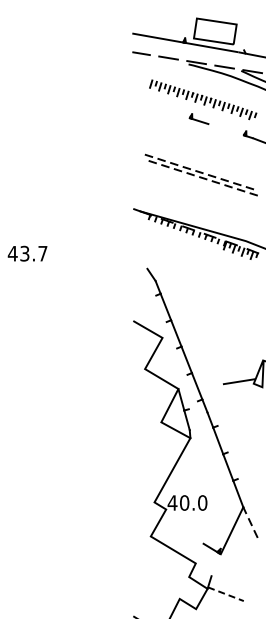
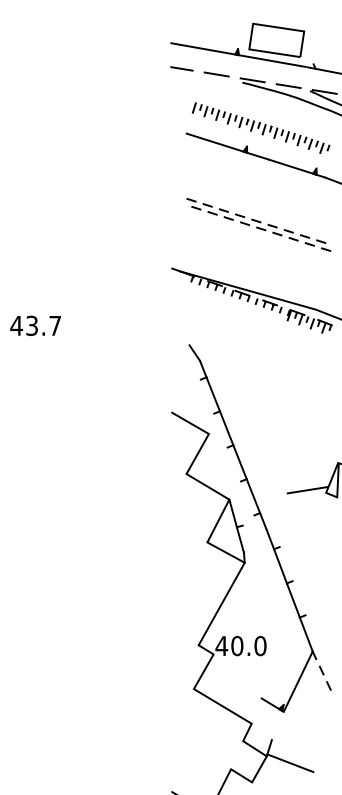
line: (166, 110) -> (214, 141), added
line: (226, 129) -> (291, 166), added
line: (226, 594) -> (291, 763), dashed -> solid

